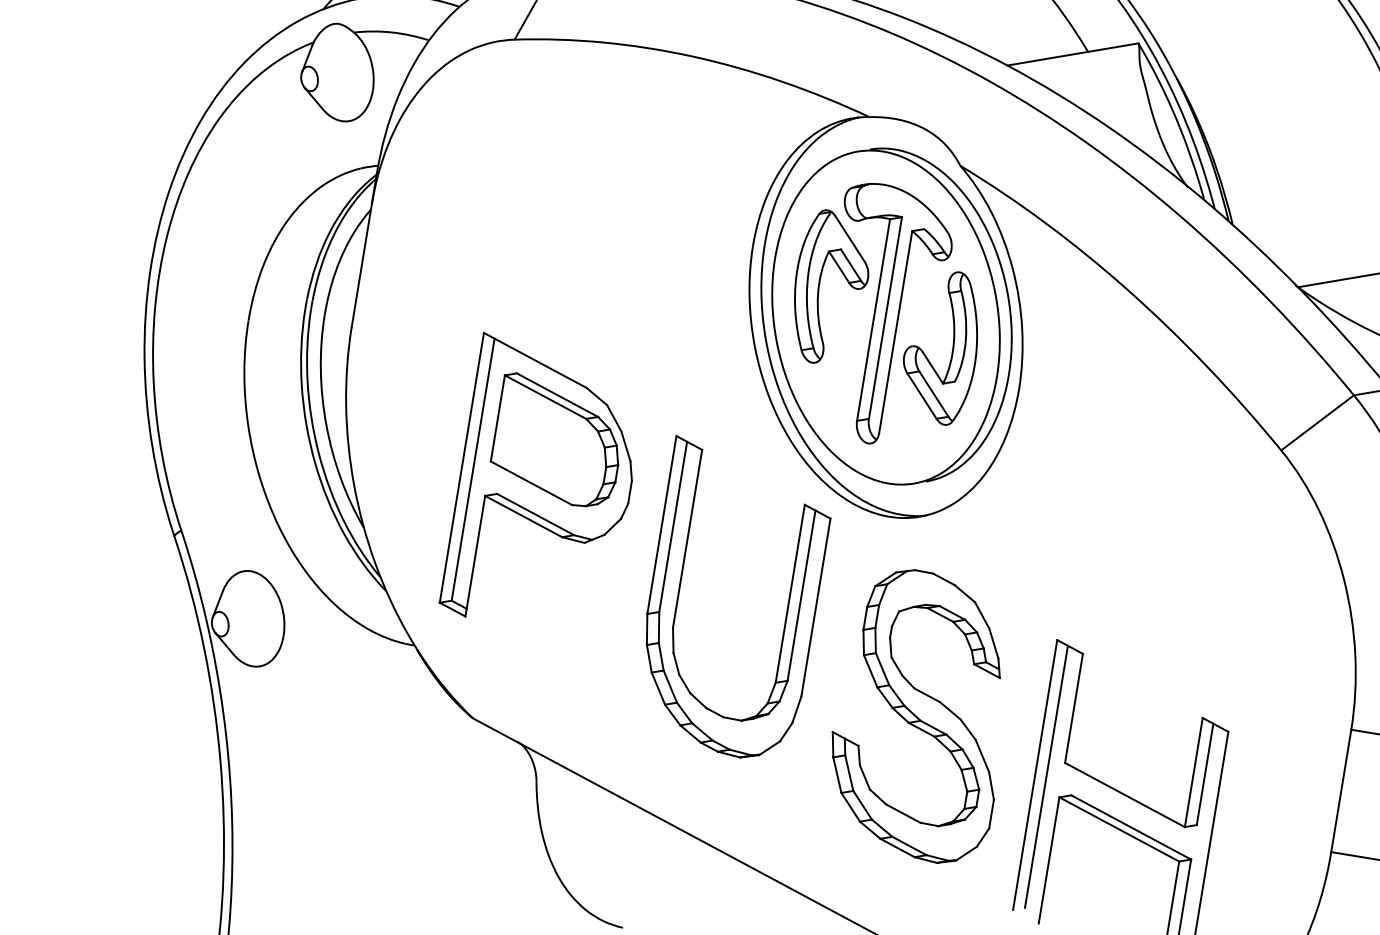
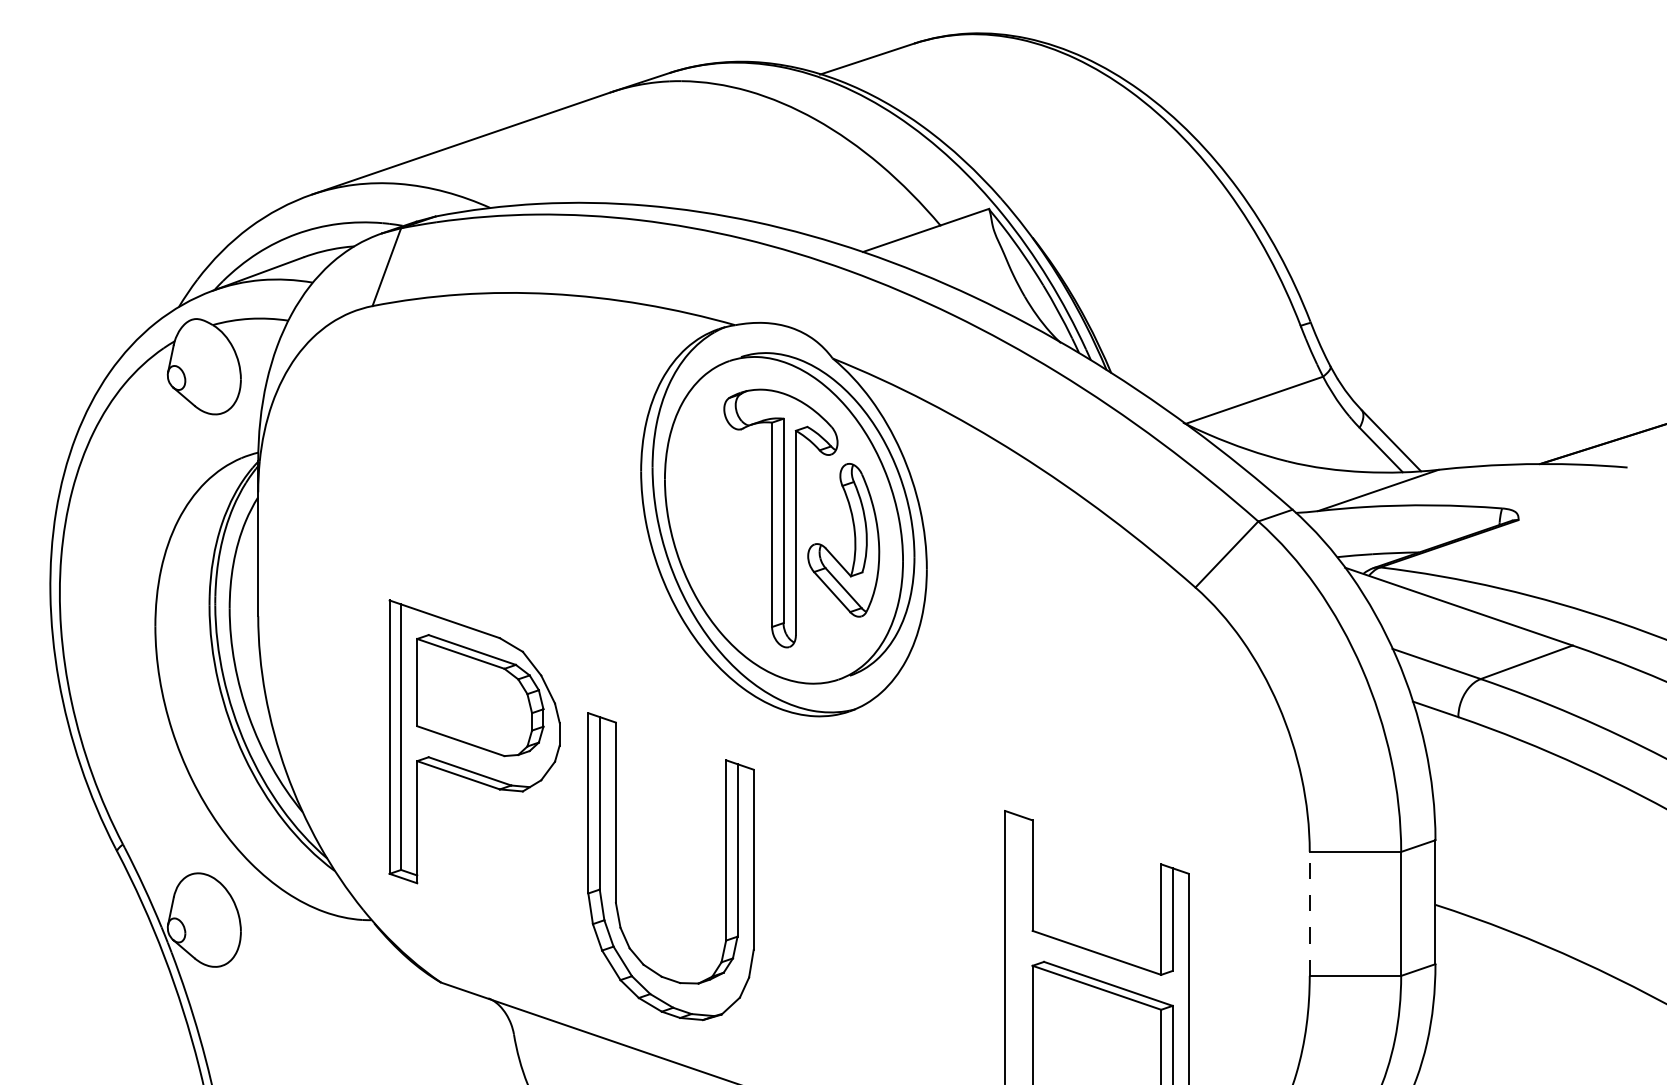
part: (819, 286) -> (713, 500), removed
part: (679, 591) -> (616, 866), moved
part: (921, 715) -> (883, 907), removed
line: (1046, 776) -> (1016, 947), removed
line: (1341, 790) -> (1309, 913), solid -> dashed

